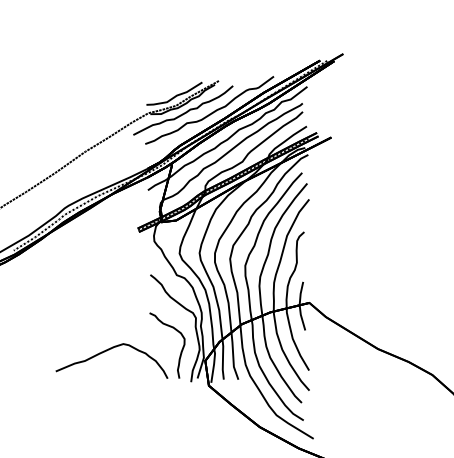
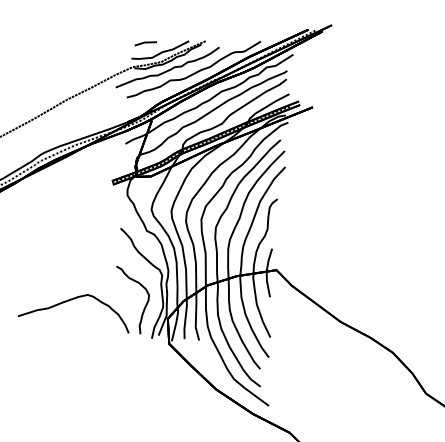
line: (159, 88) -> (145, 43), added

